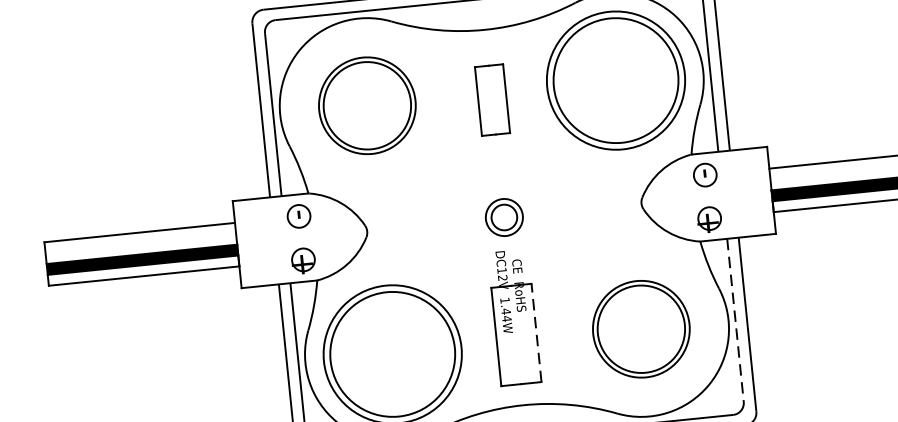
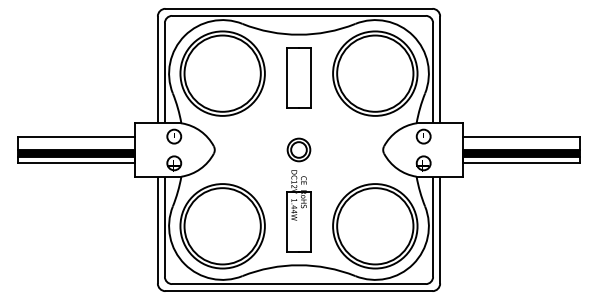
part: (491, 99) -> (298, 77), size x1.43
part: (367, 105) -> (222, 73), size x1.43
line: (736, 321) -> (433, 227), dashed -> solid
part: (641, 329) -> (375, 226), size x1.43
line: (536, 331) -> (311, 221), dashed -> solid

